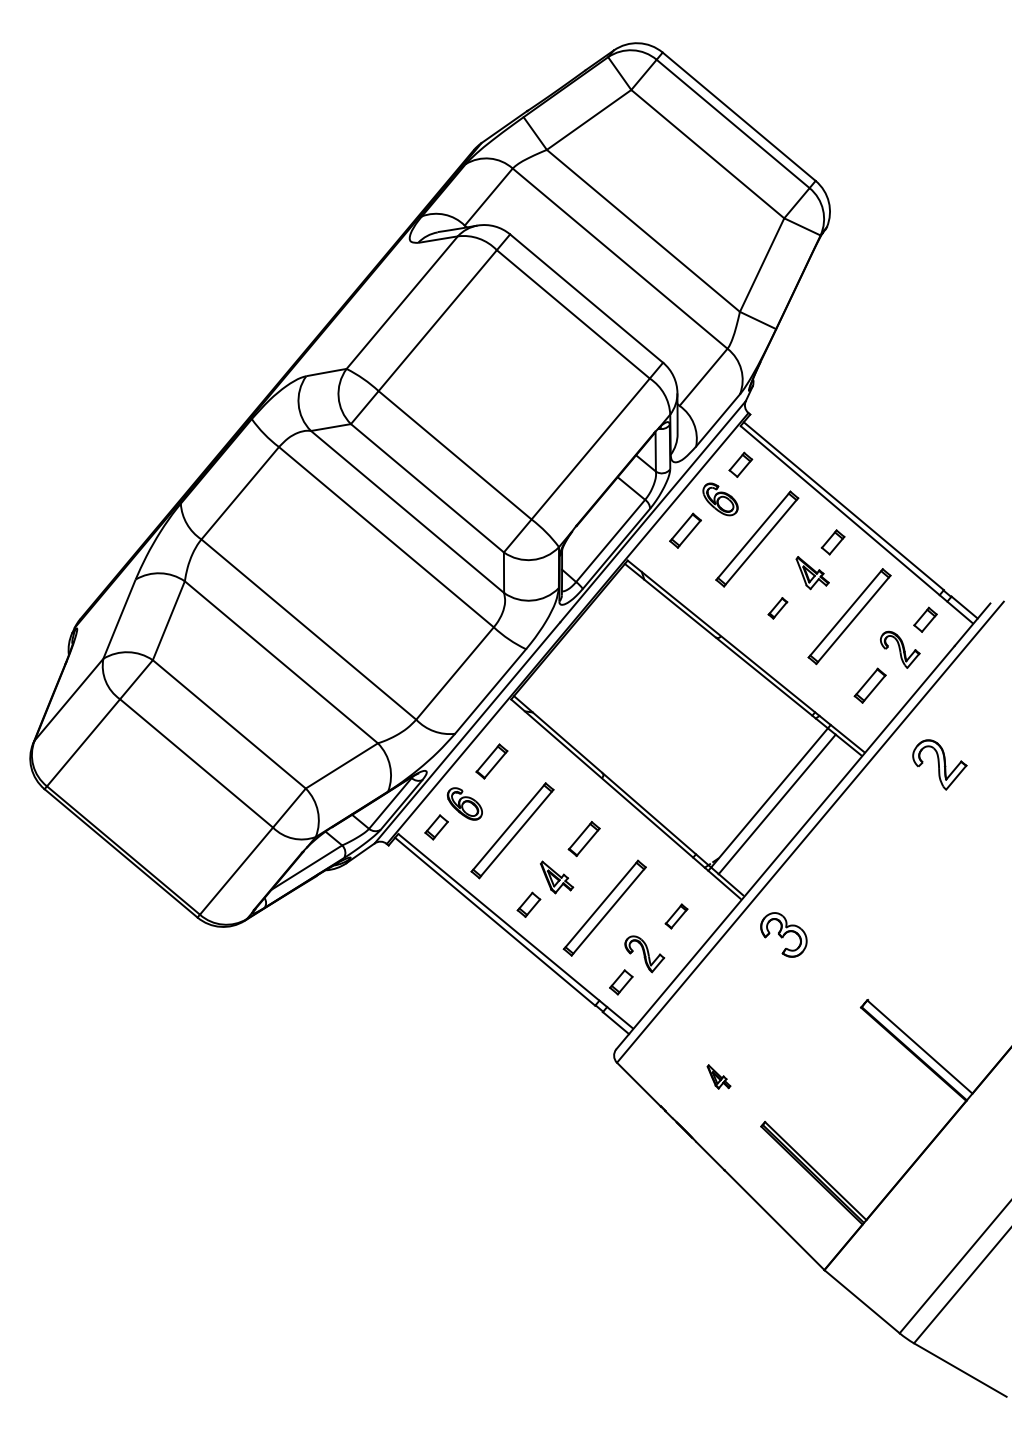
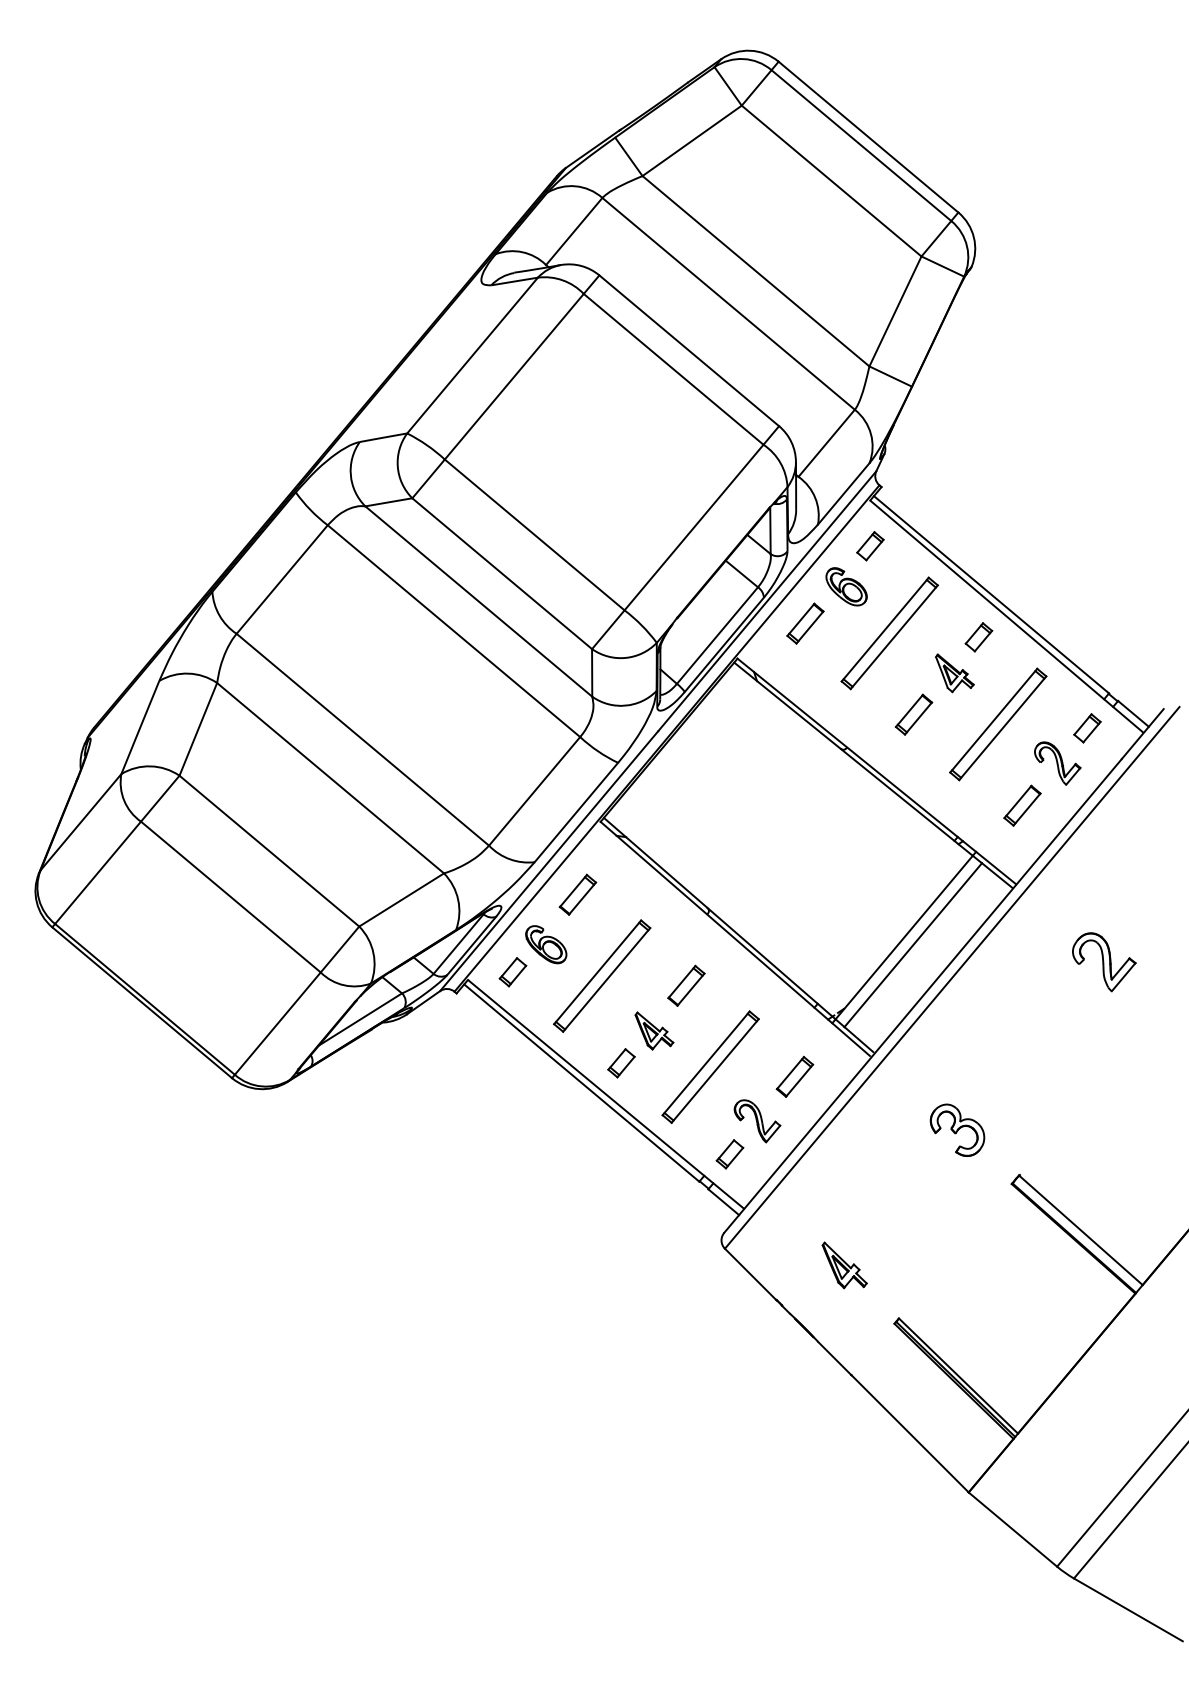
part: (777, 608) -> (913, 714), size x1.67
part: (939, 764) -> (1103, 961), moved
part: (676, 916) -> (794, 1076), size x1.43
part: (783, 934) -> (957, 1129), moved
part: (718, 1076) -> (844, 1264), size x1.67

